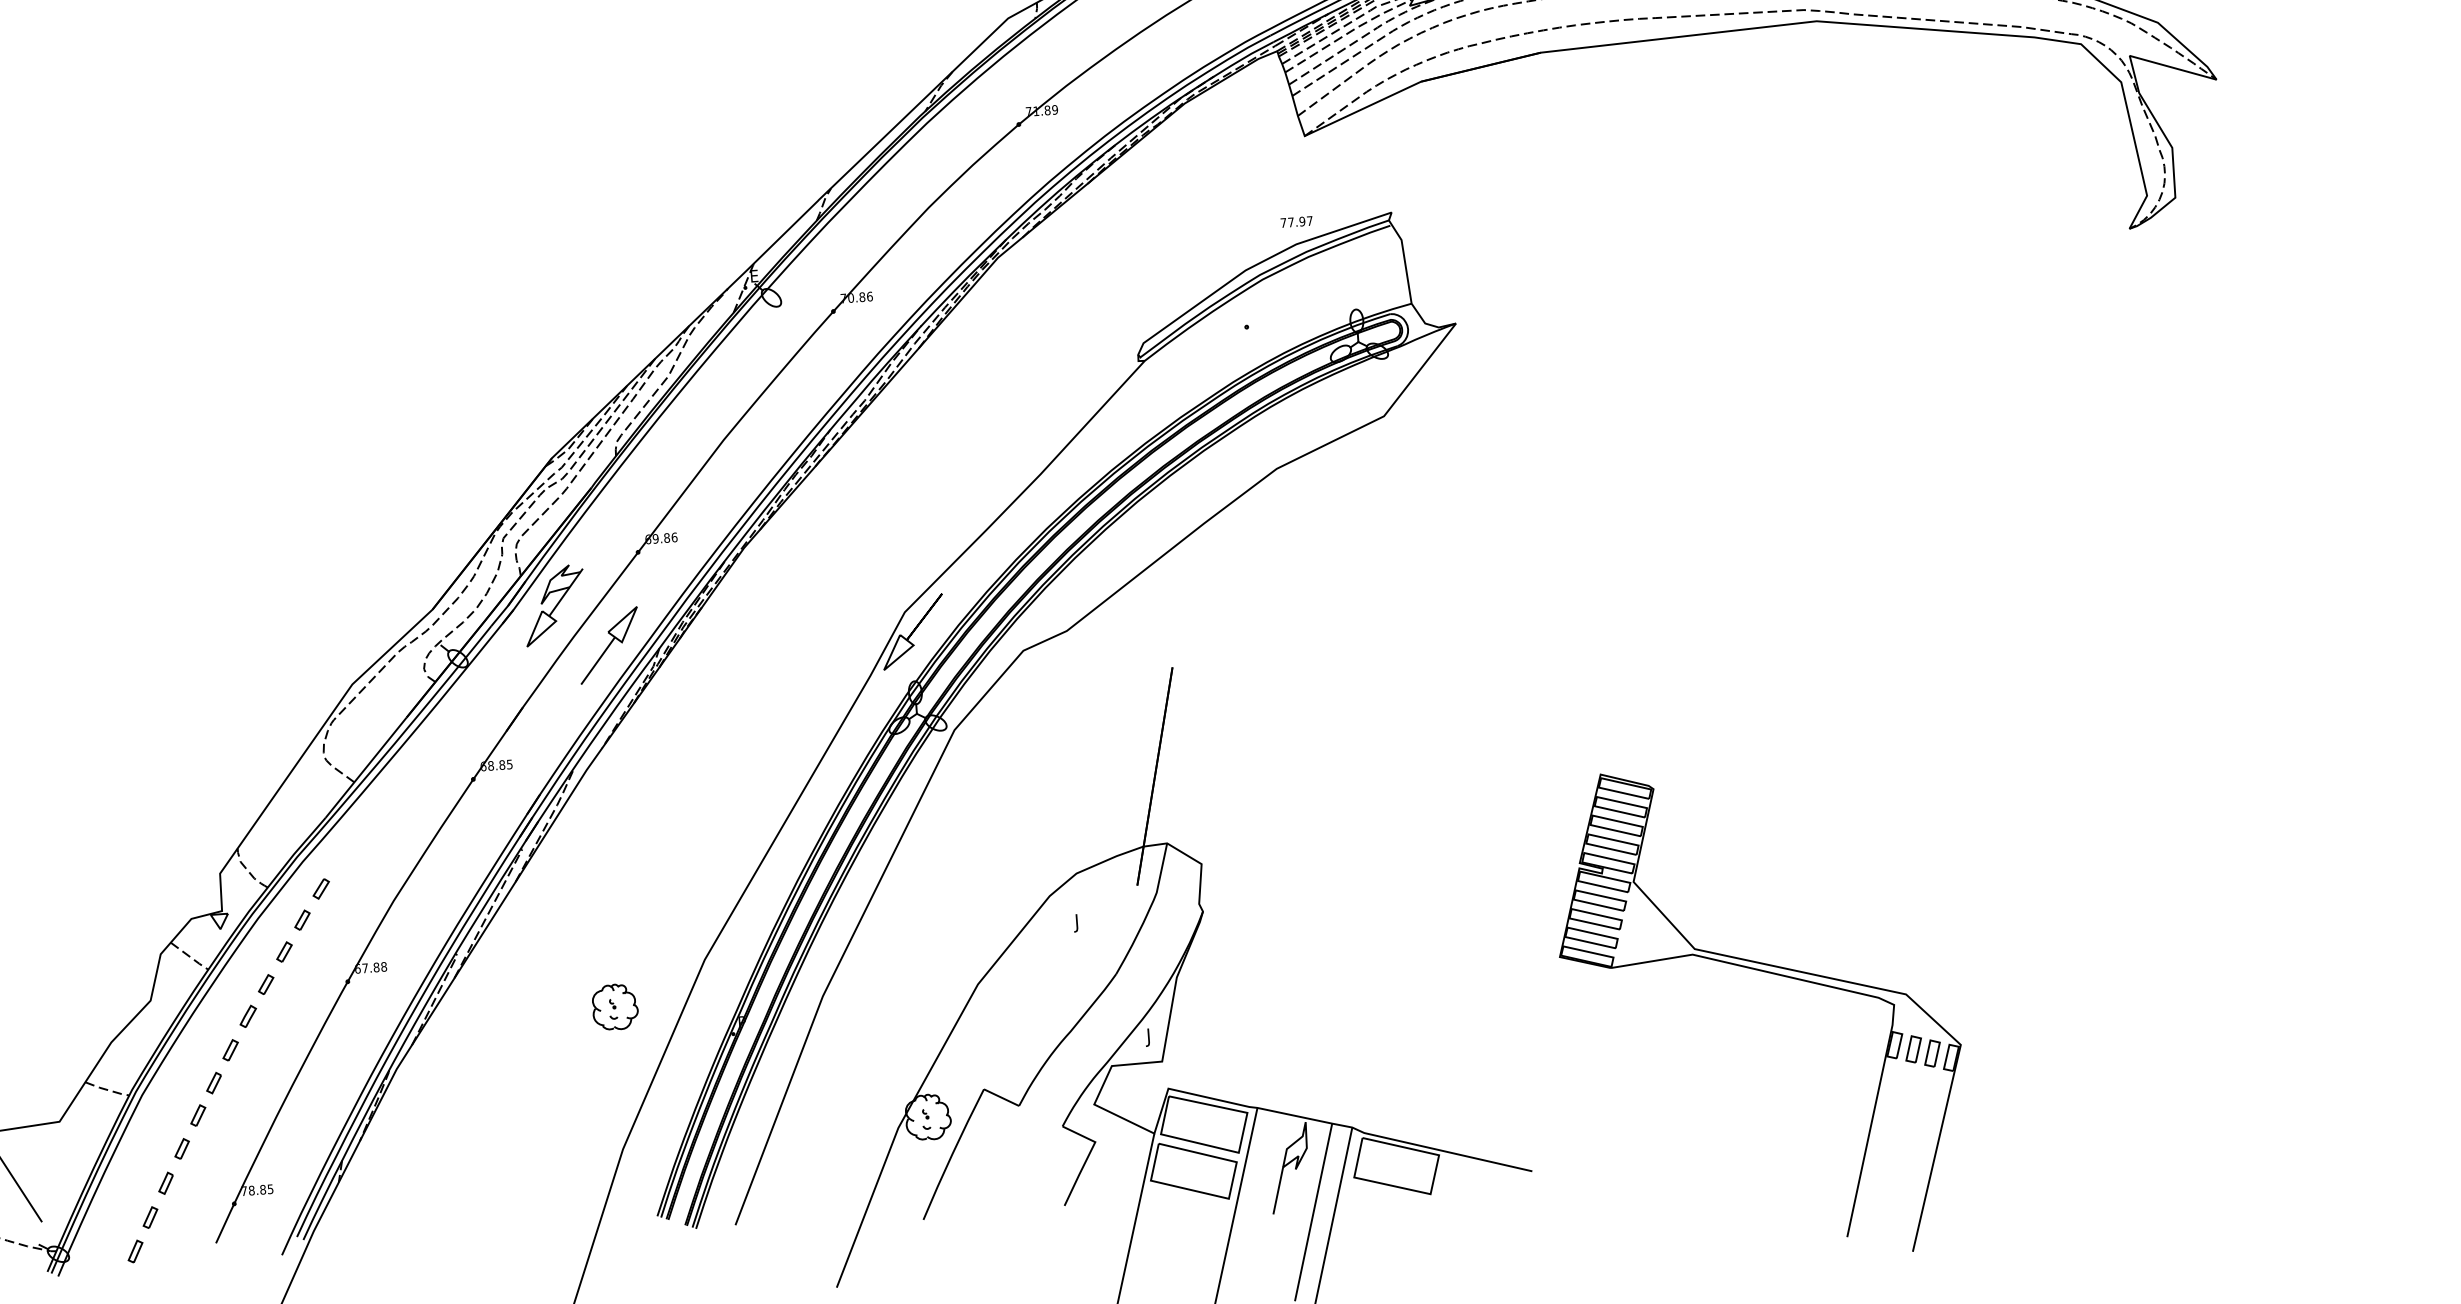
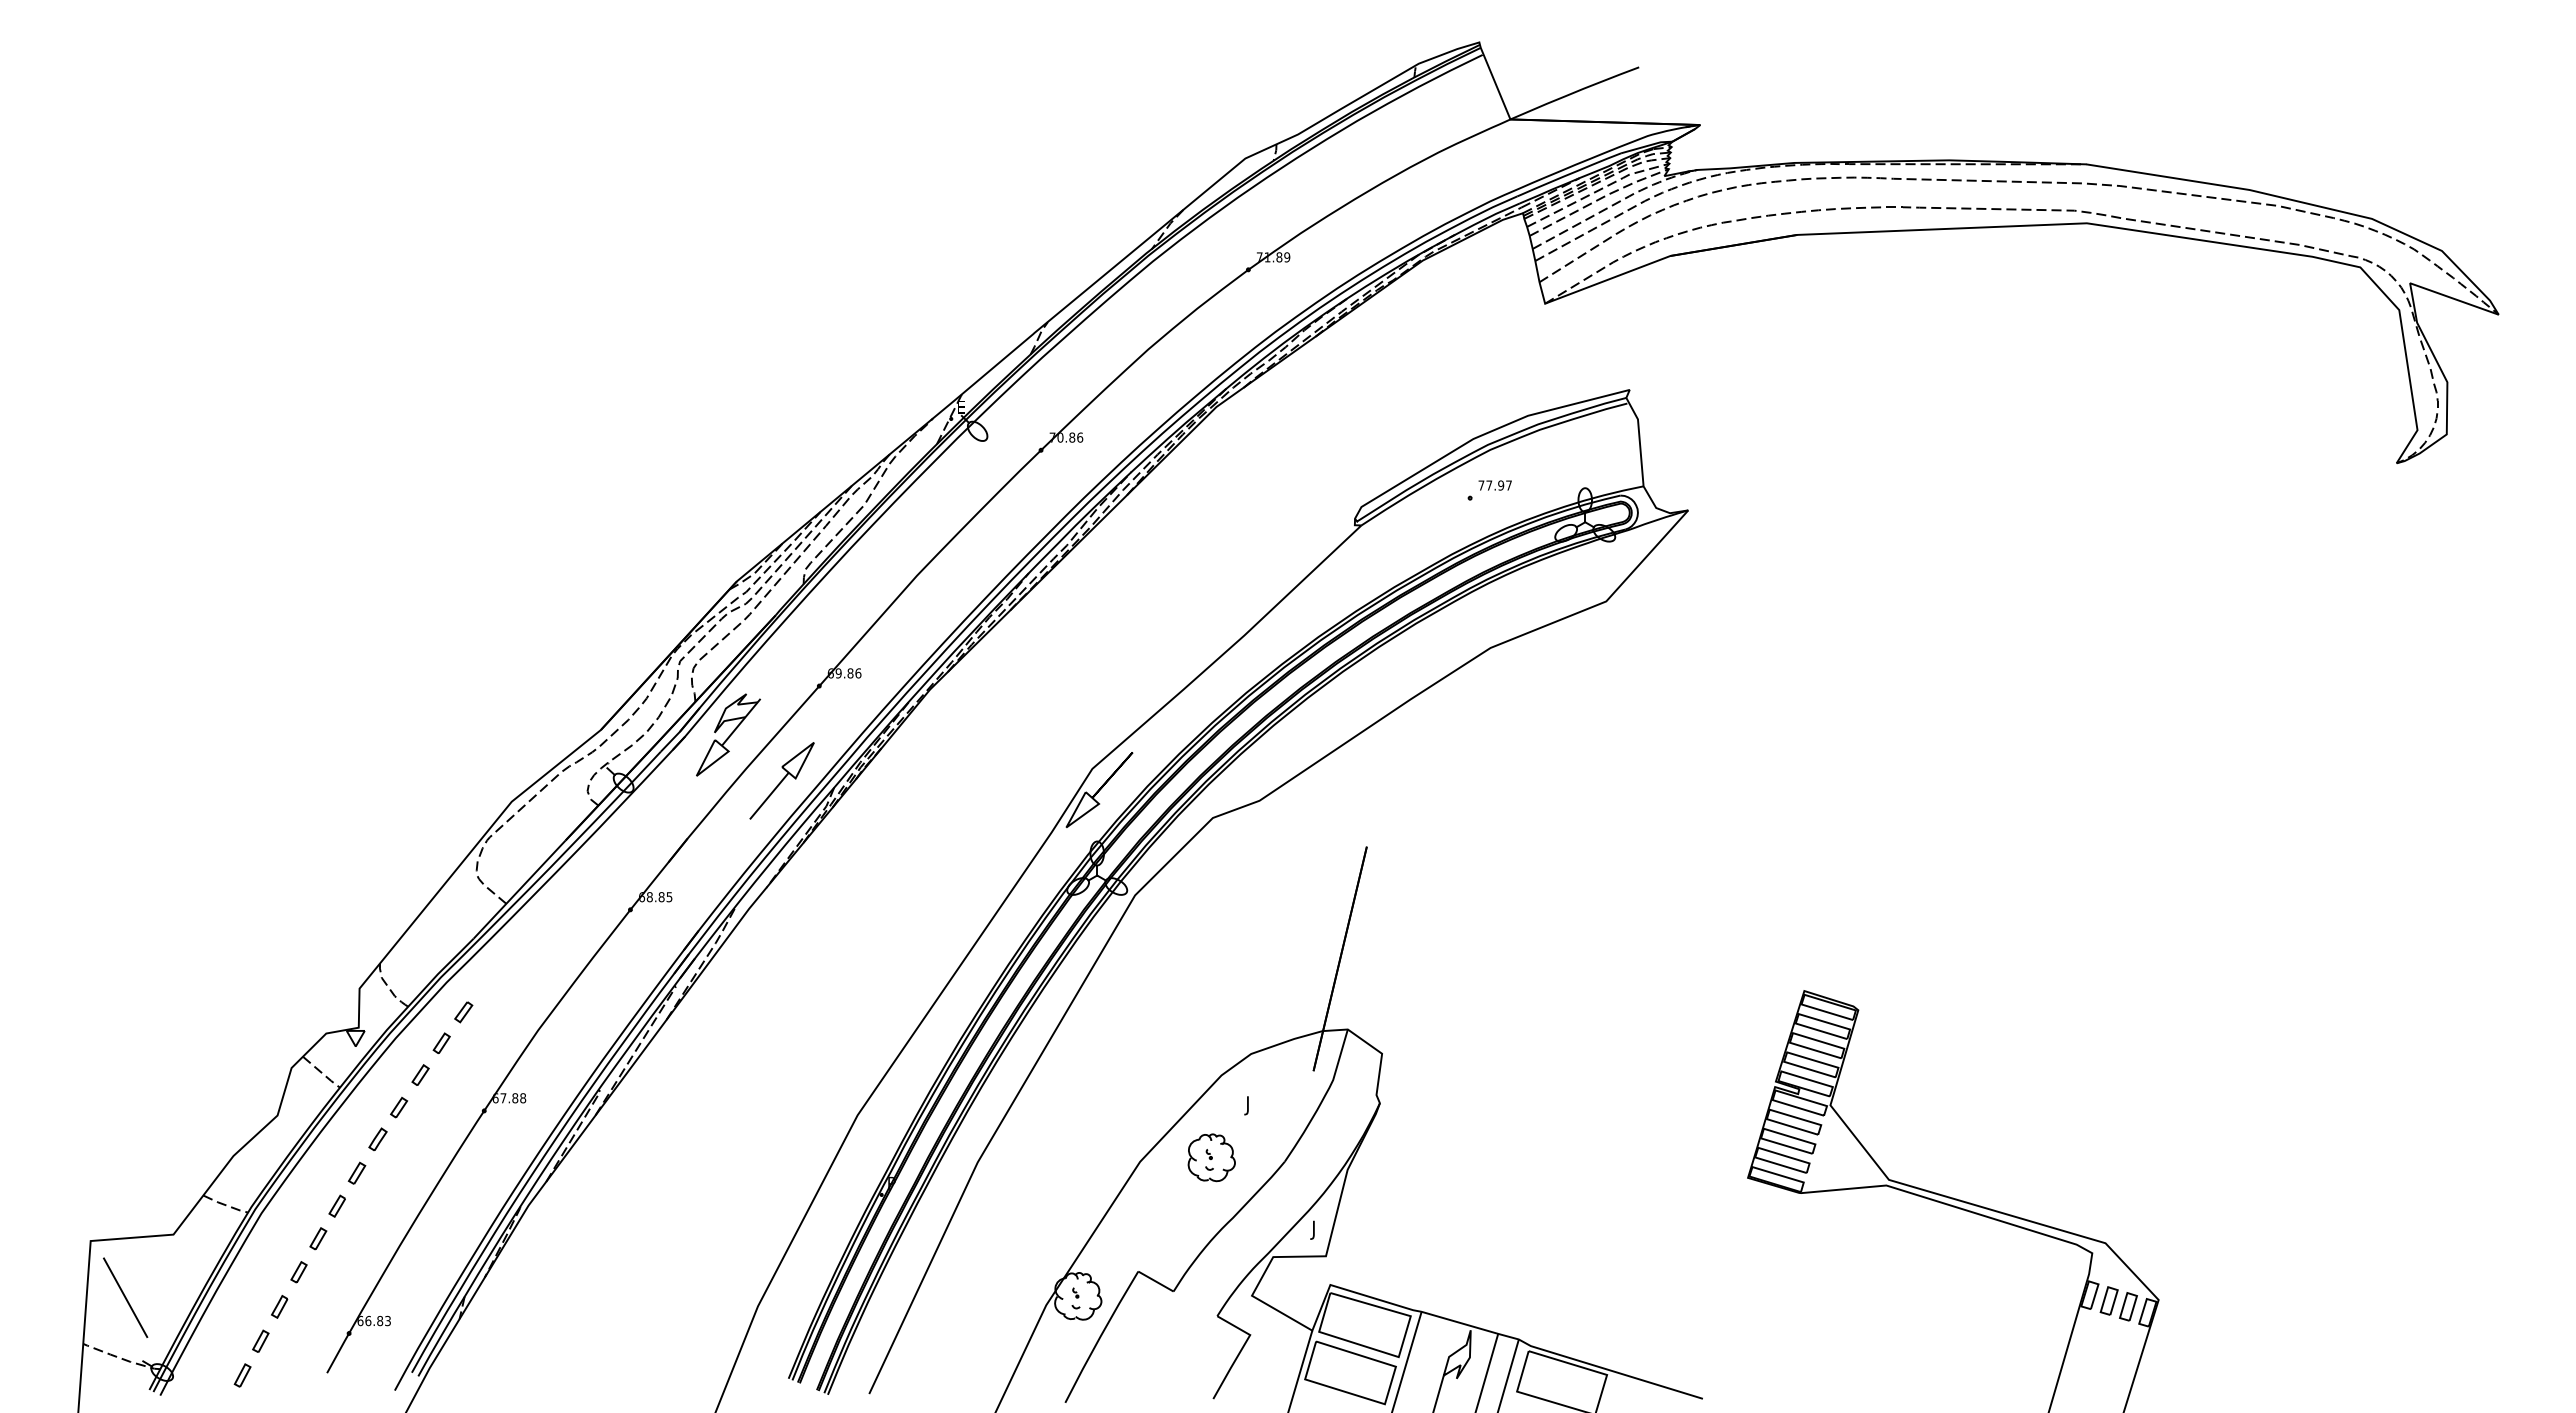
text: (1296, 222) -> (1494, 485), moved
part: (614, 1006) -> (1211, 1157), moved
text: (256, 1189) -> (373, 1320), 78.85 -> 66.83

